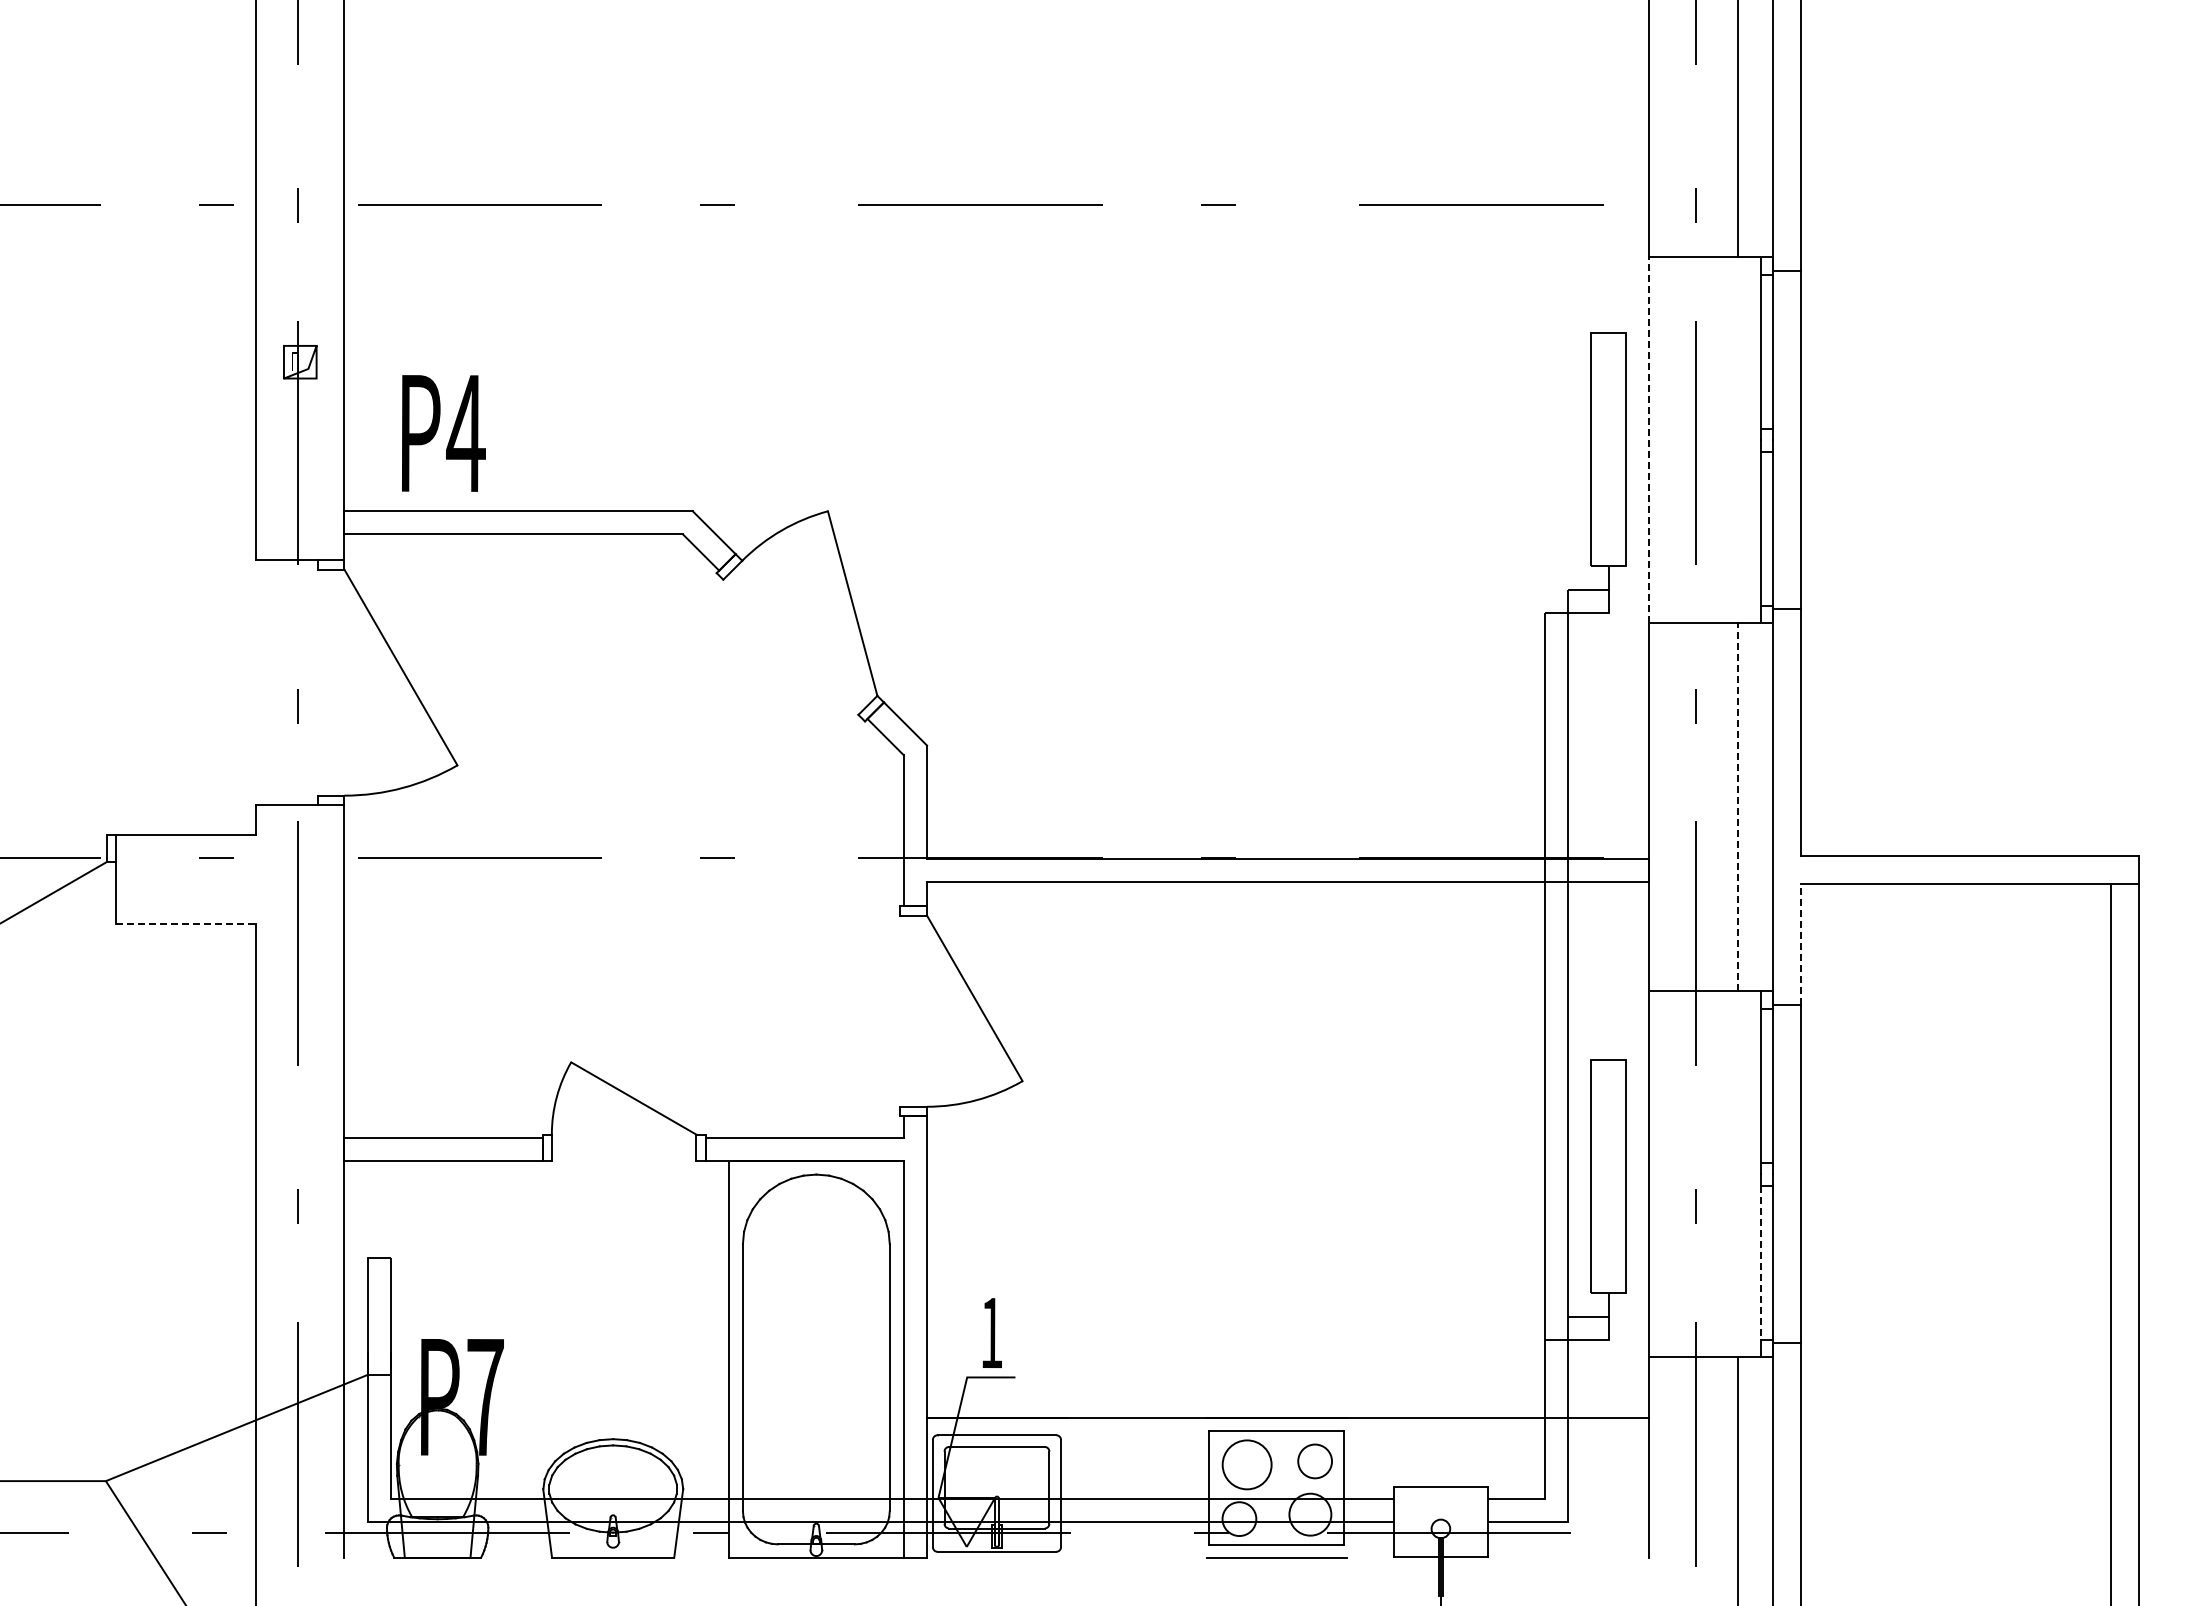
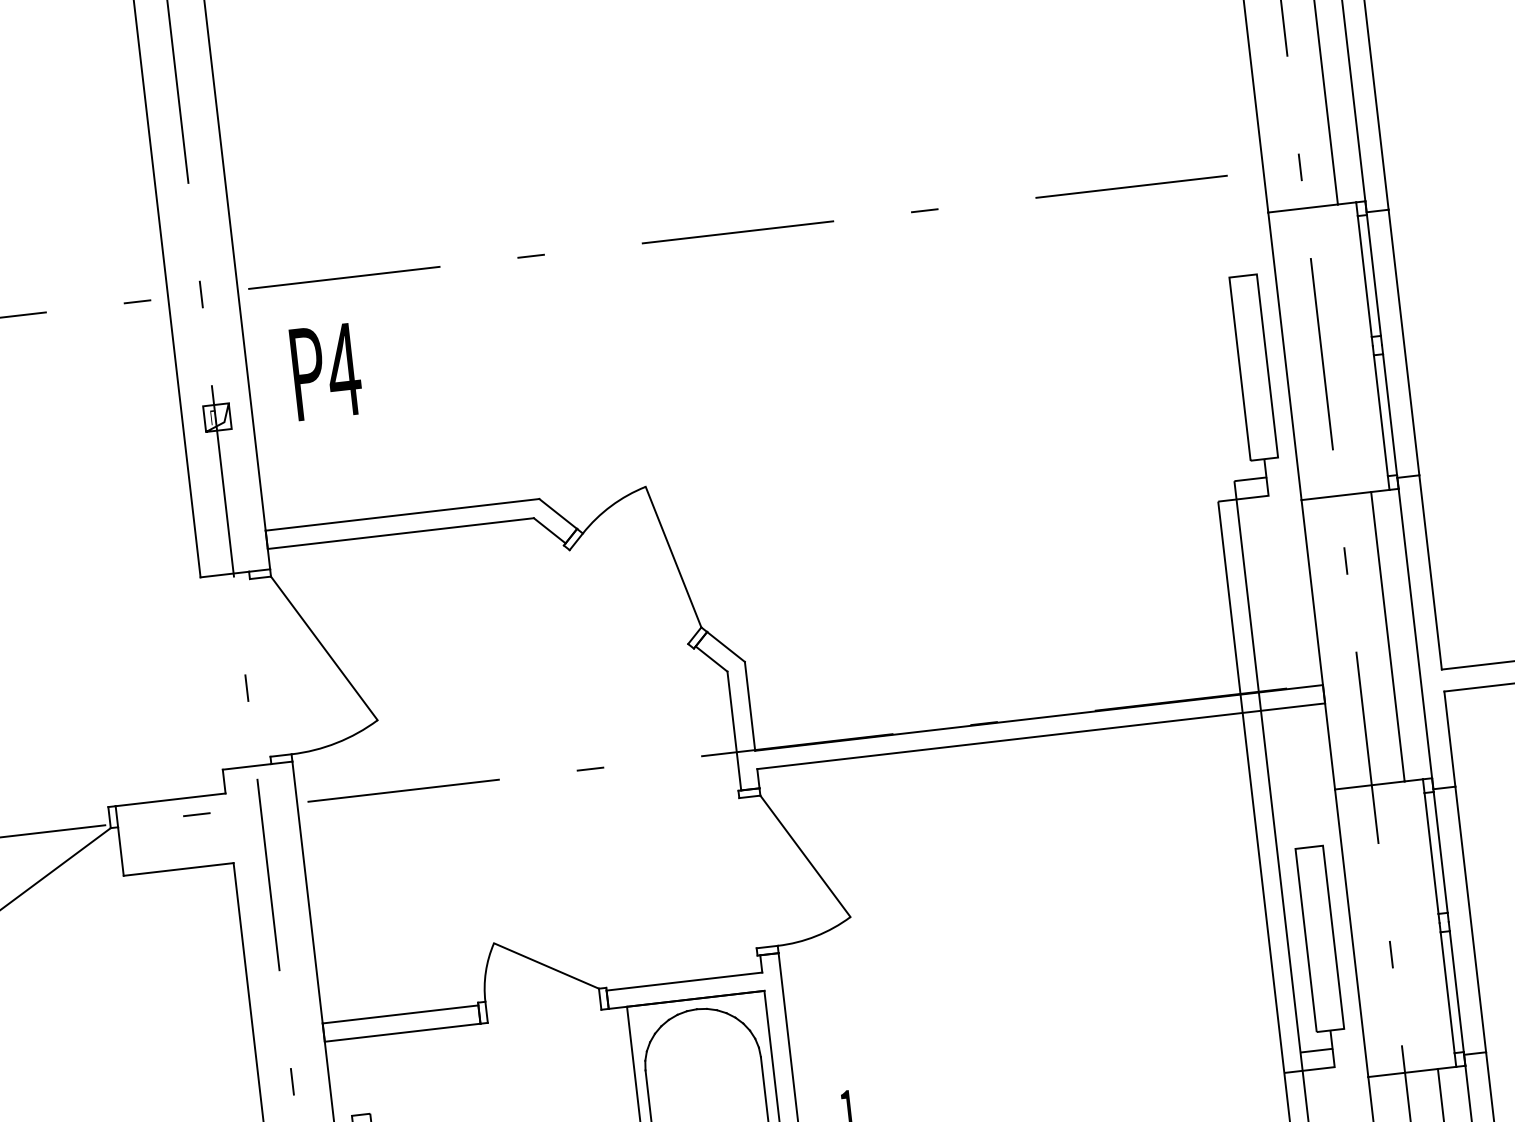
text: (443, 433) -> (326, 371), moved
line: (1649, 440) -> (1284, 356), dashed -> solid
line: (1738, 806) -> (1388, 636), dashed -> solid
line: (185, 923) -> (178, 869), dashed -> solid
line: (1800, 944) -> (1449, 738), dashed -> solid
line: (1761, 1262) -> (1447, 992), dashed -> solid

